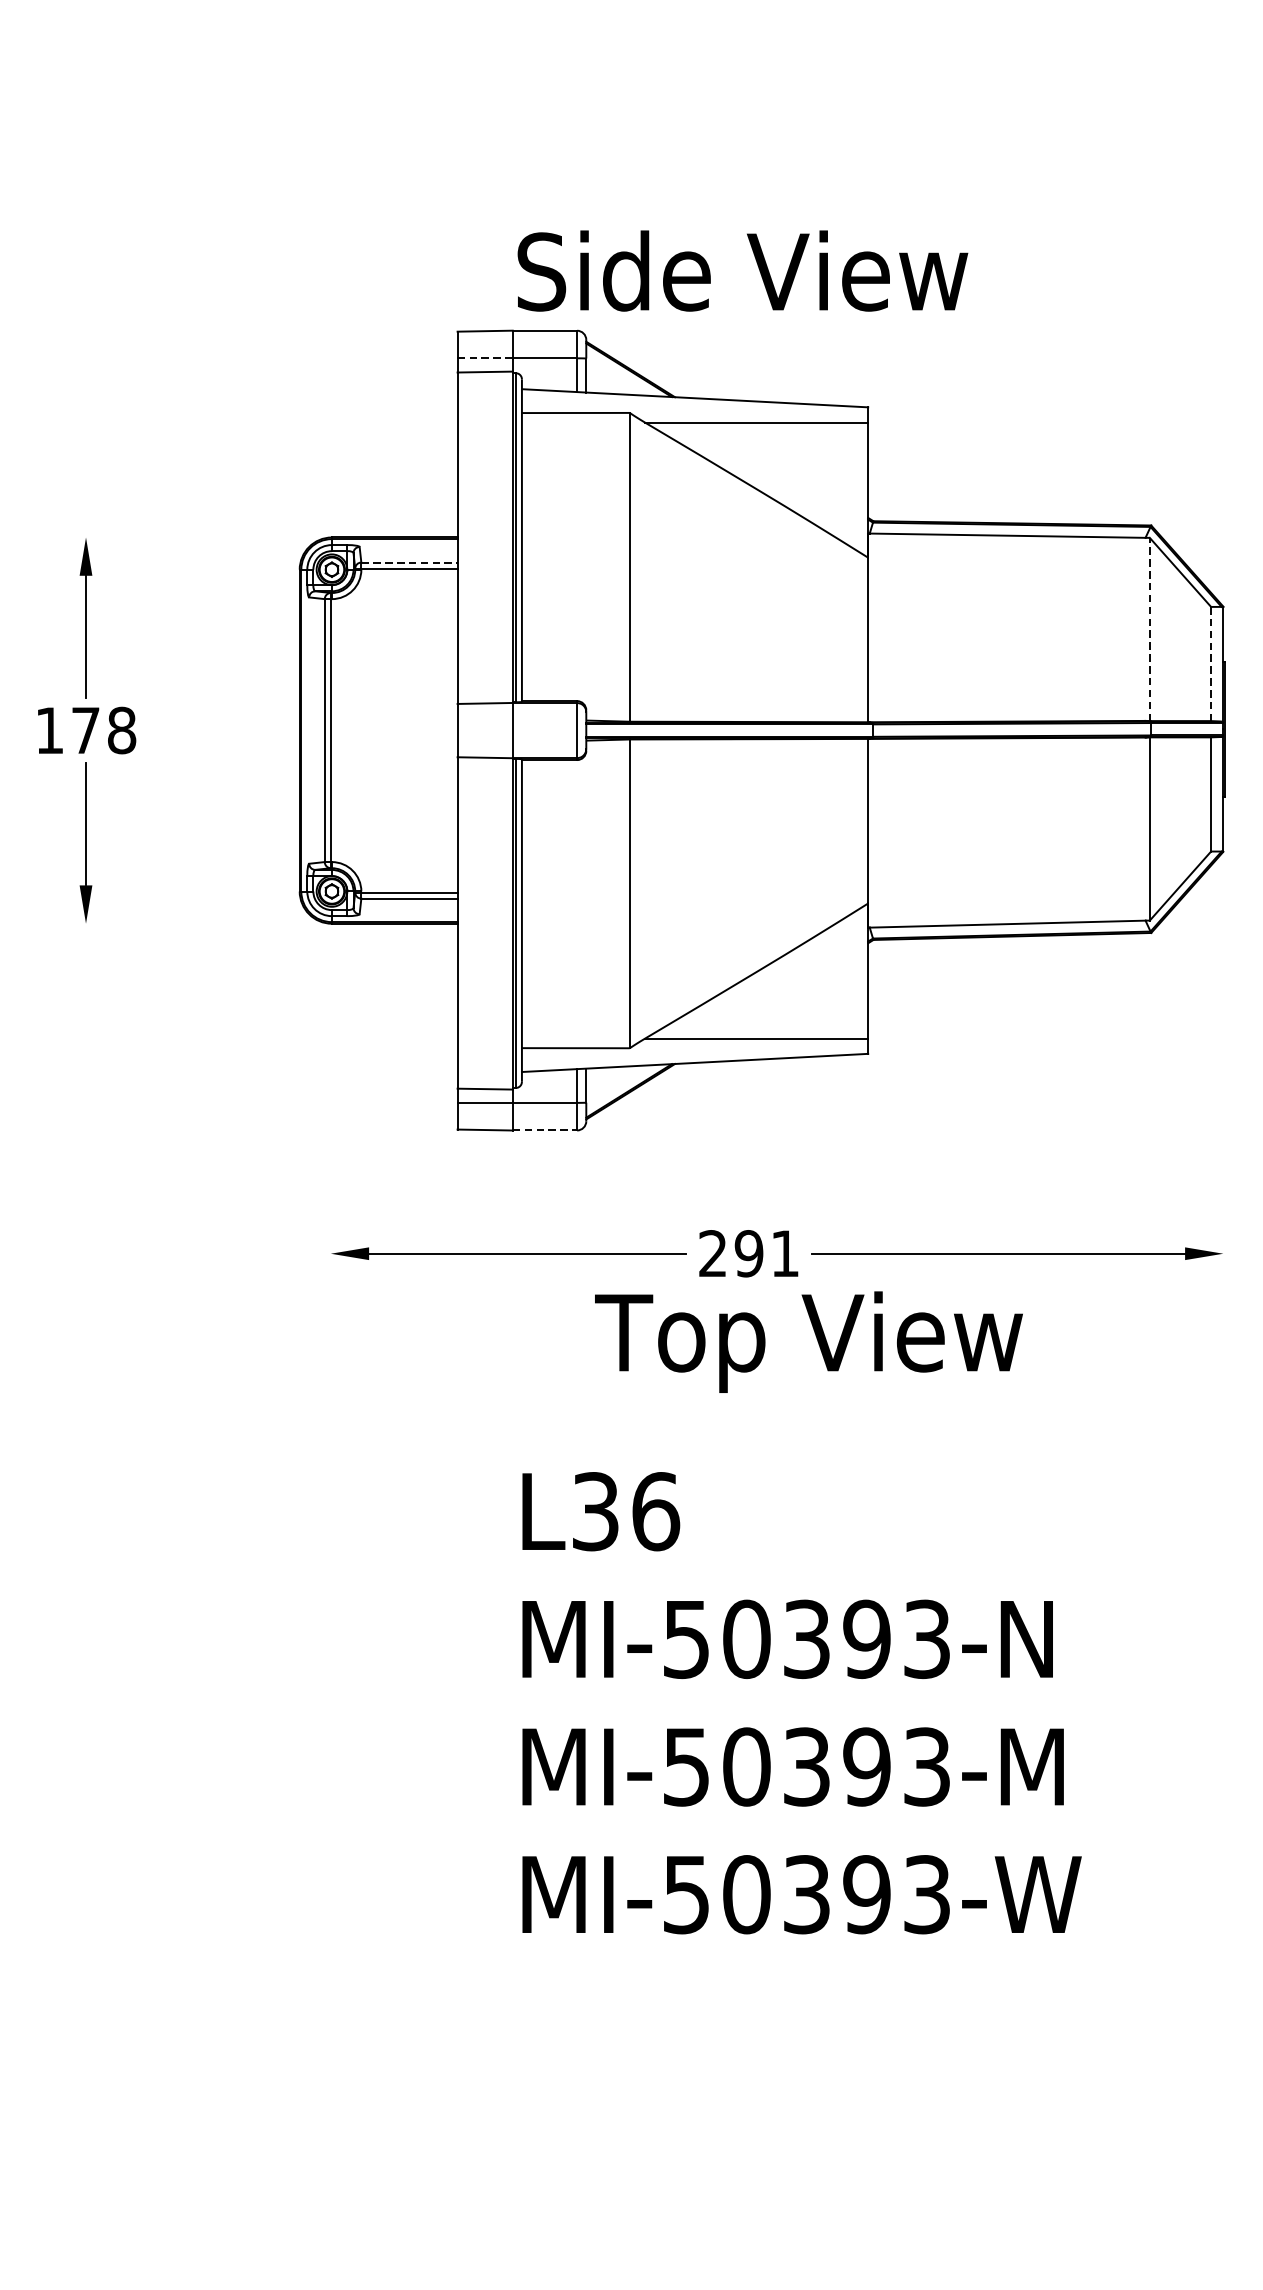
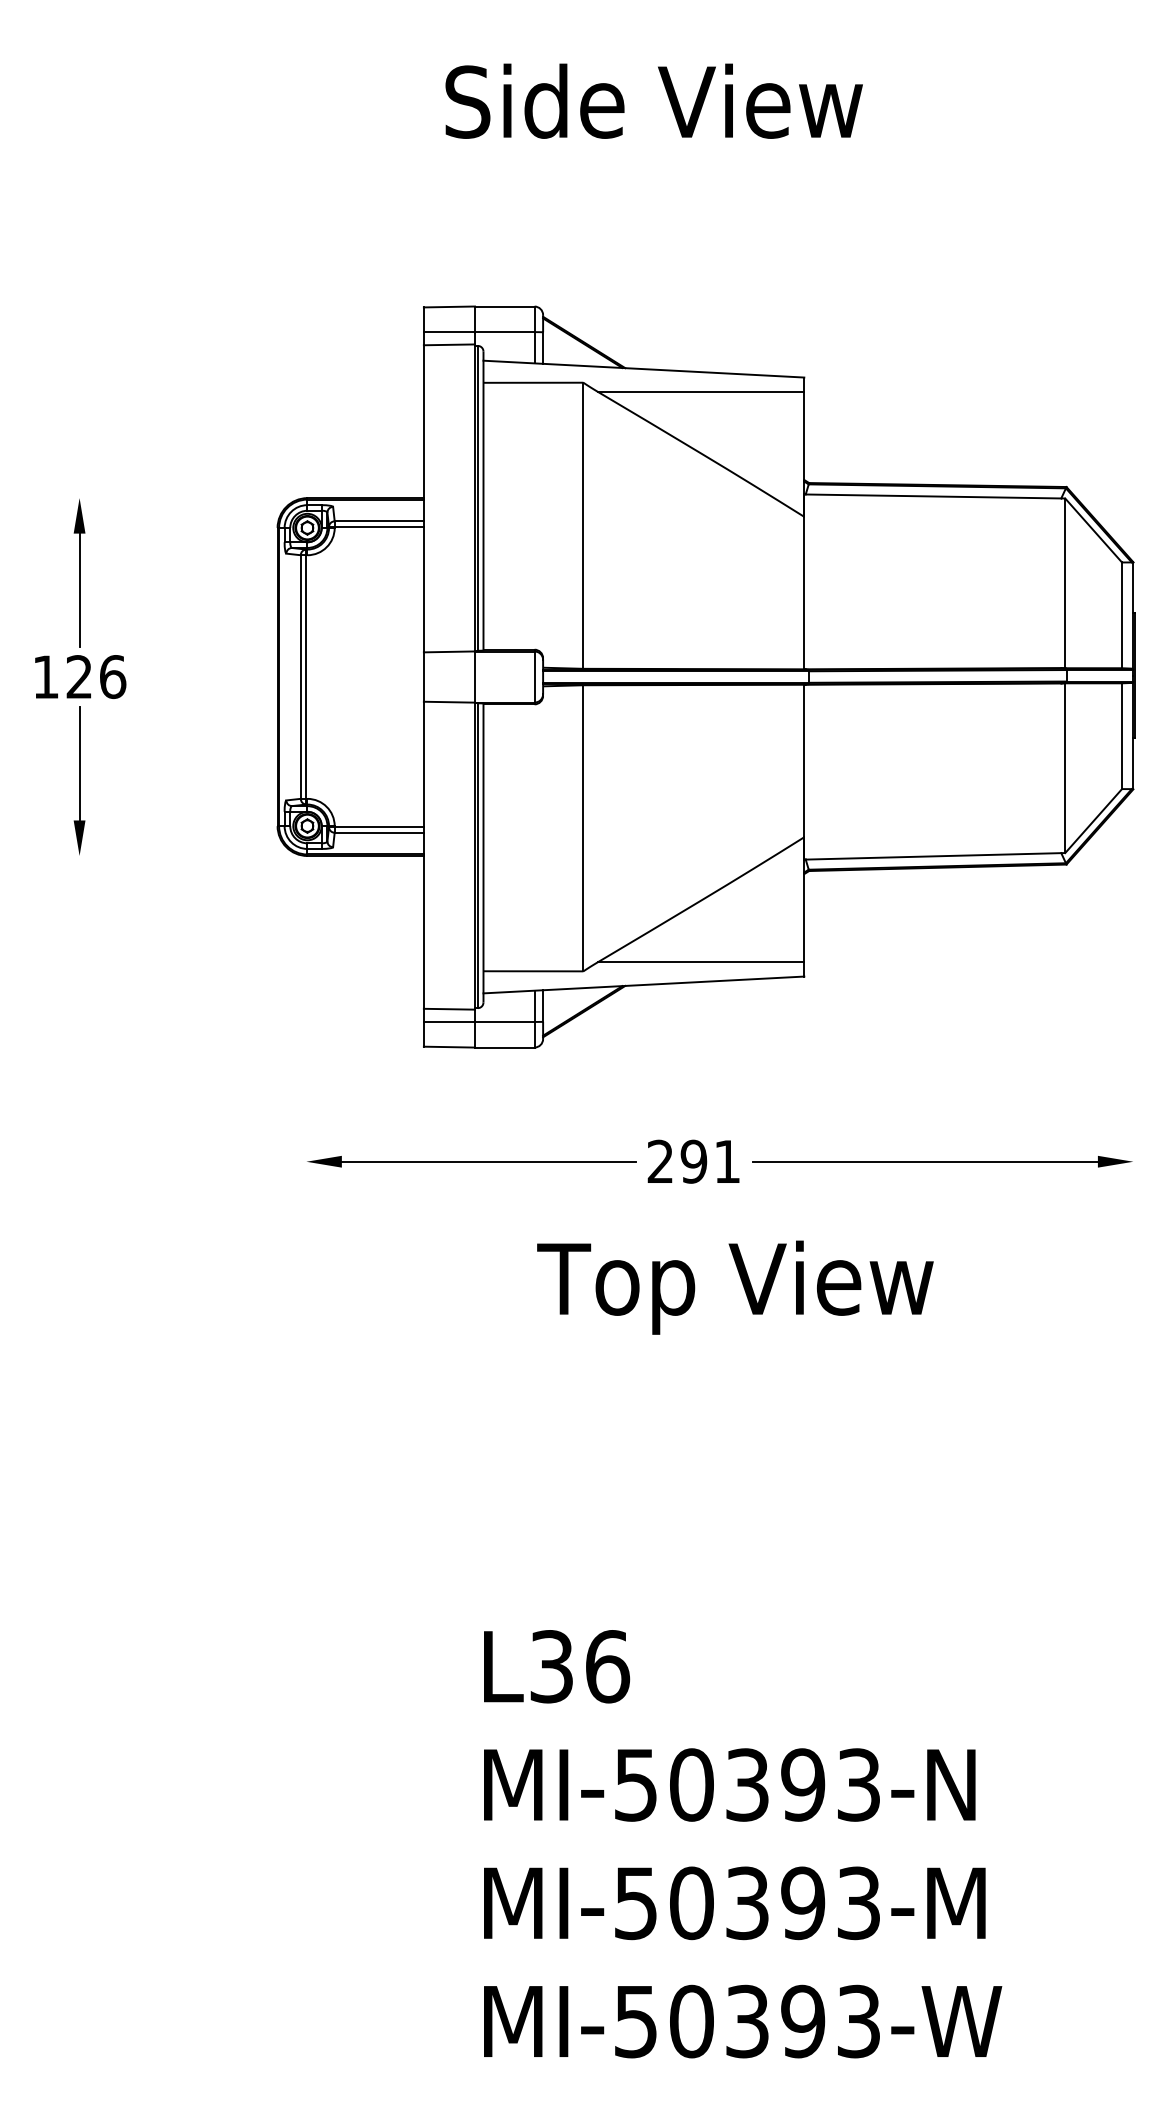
text: (742, 270) -> (653, 100), moved
line: (485, 358) -> (449, 332), dashed -> solid
line: (409, 562) -> (379, 521), dashed -> solid
line: (1150, 629) -> (1065, 583), dashed -> solid
line: (1211, 664) -> (1122, 615), dashed -> solid
text: (104, 730) -> (96, 676), 178 -> 126
line: (544, 1130) -> (504, 1047), dashed -> solid
text: (809, 1341) -> (735, 1287), moved
text: (802, 1703) -> (743, 1844), moved

